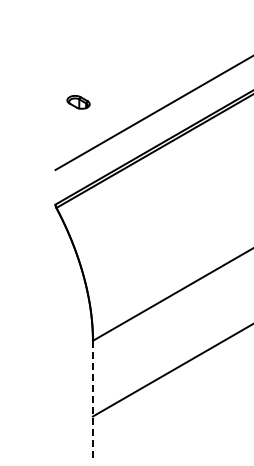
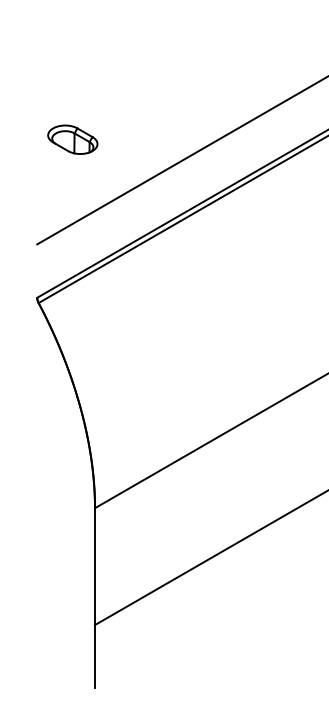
part: (78, 102) -> (72, 140), size x1.43
line: (92, 398) -> (94, 597), dashed -> solid

